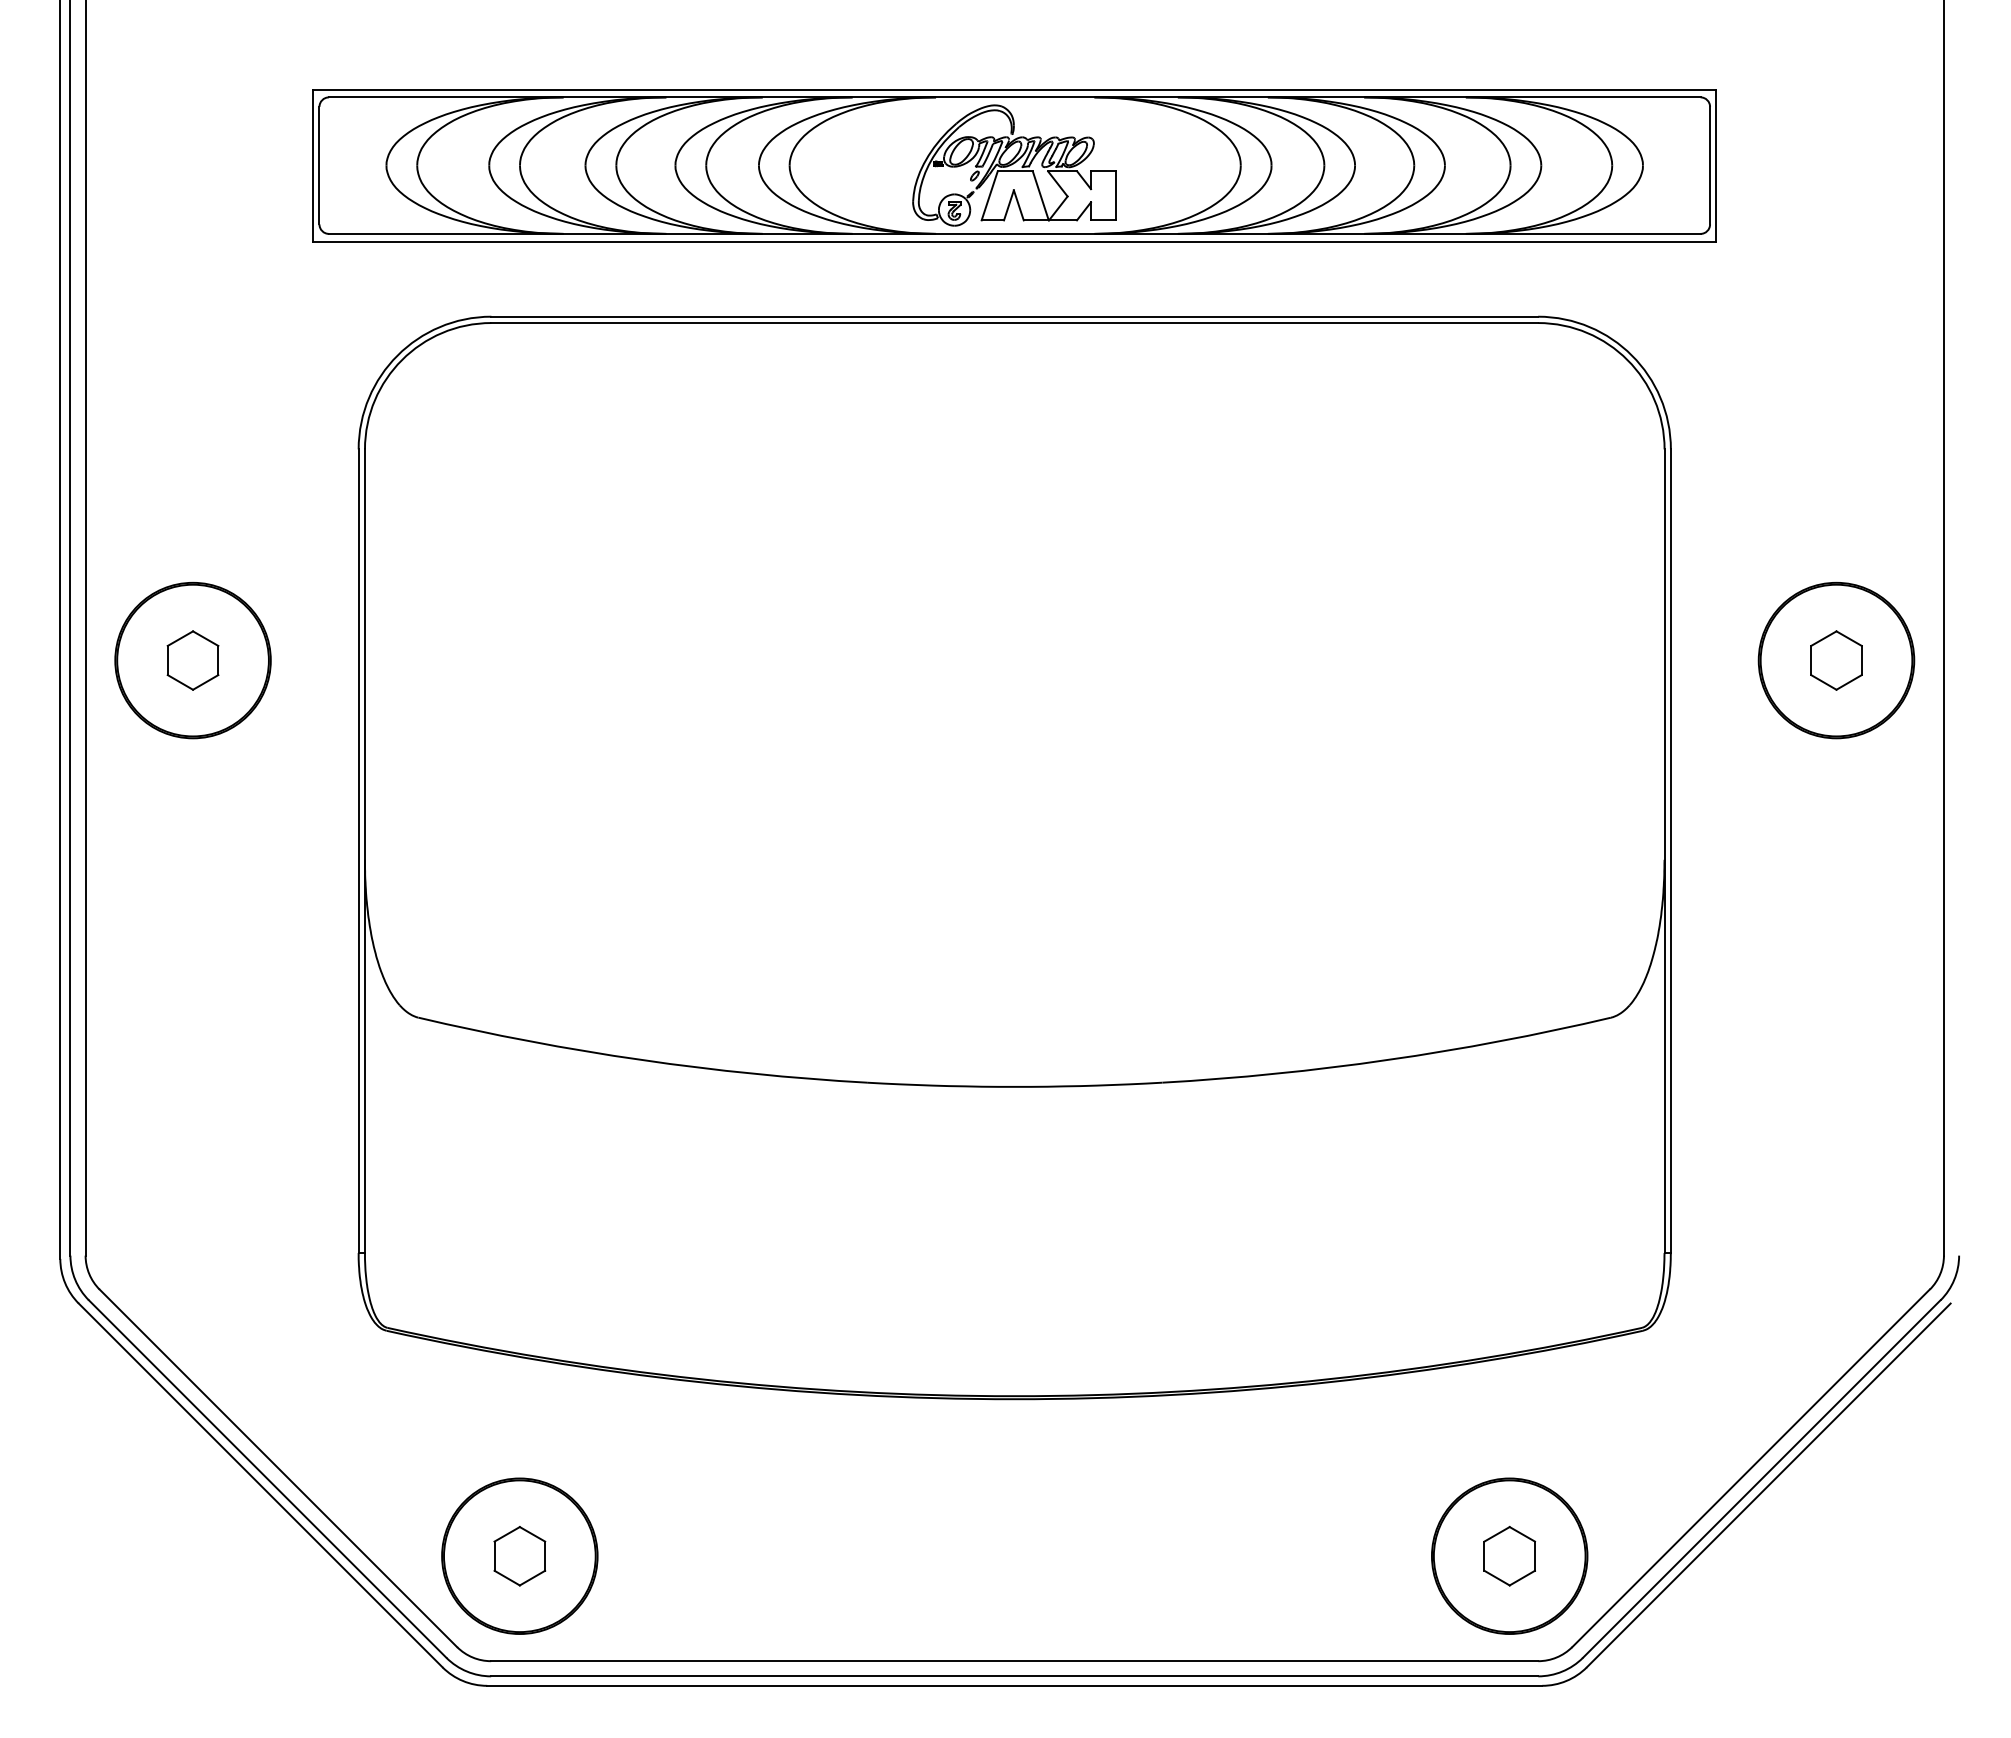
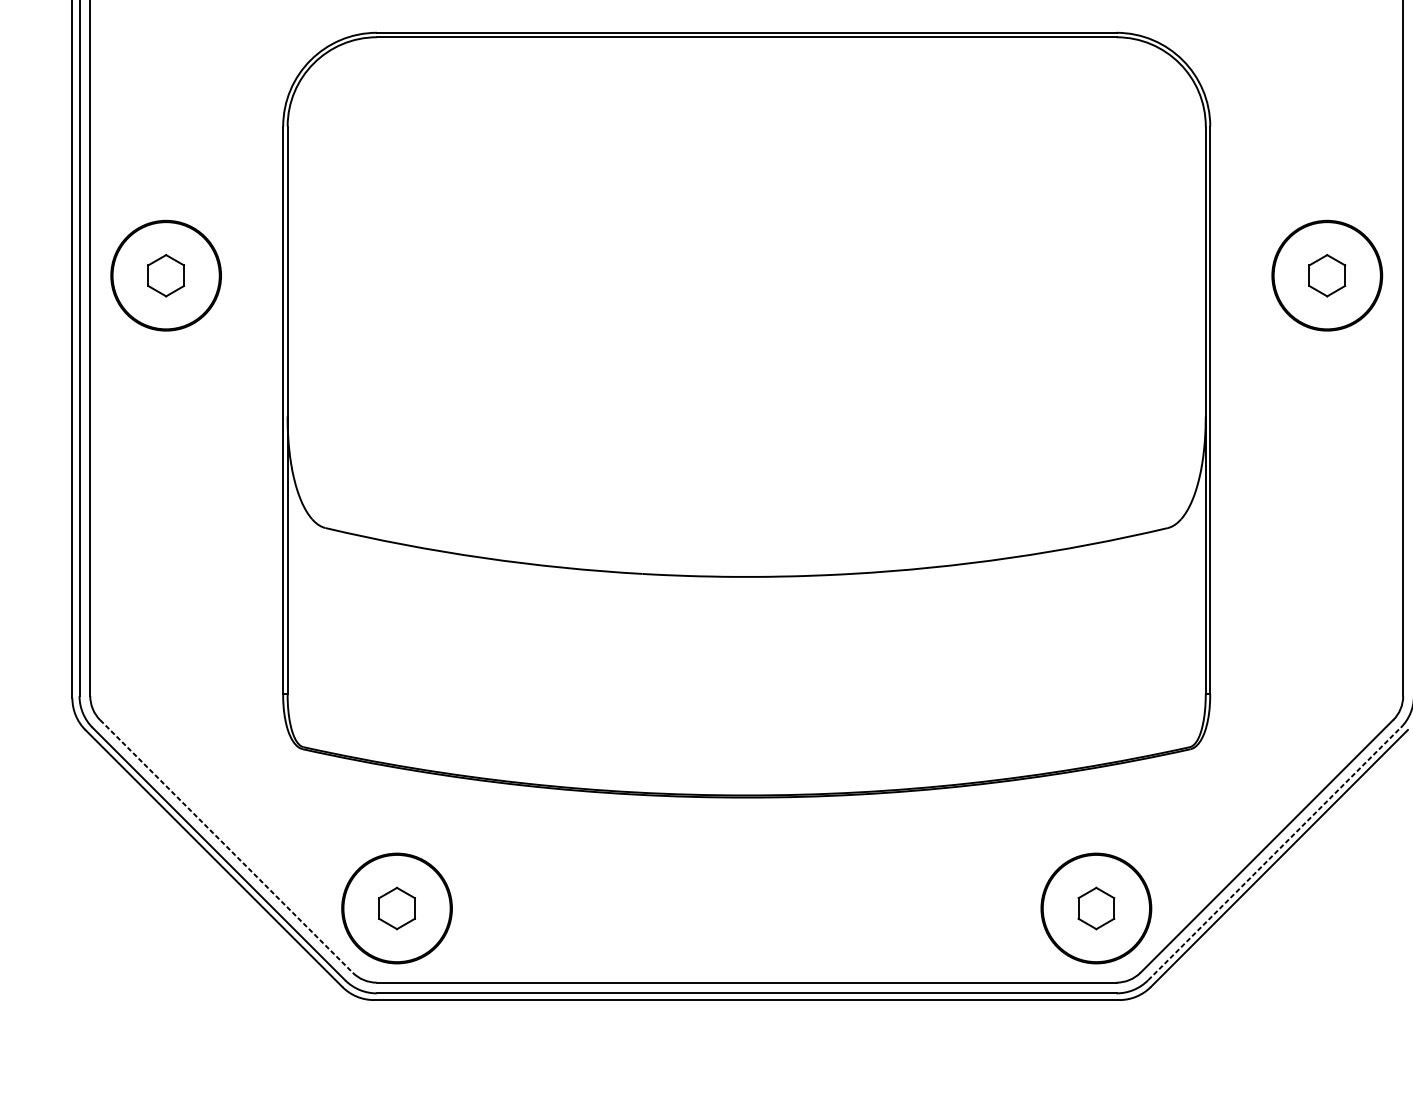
line: (278, 1468) -> (226, 846), solid -> dashed
line: (1761, 1479) -> (1274, 854), solid -> dashed

